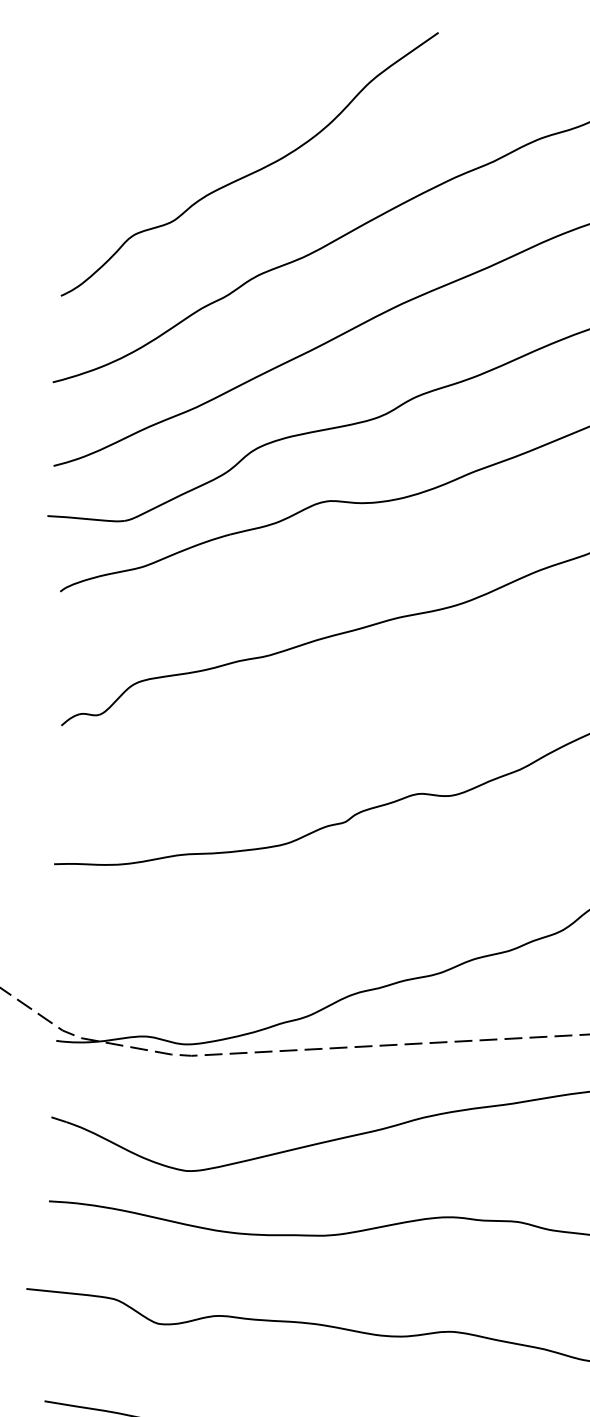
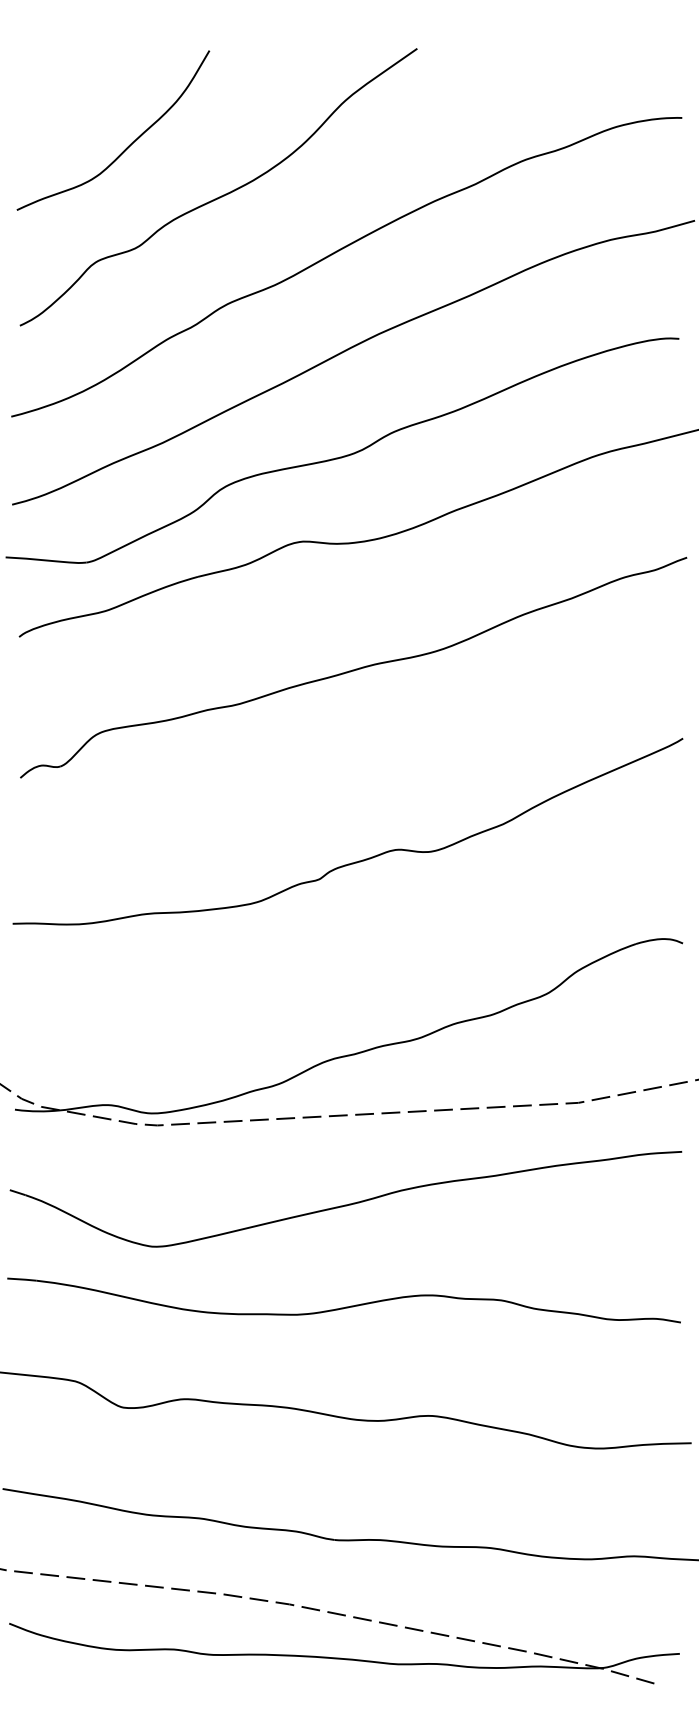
curve: (164, 124) -> (128, 145), added

